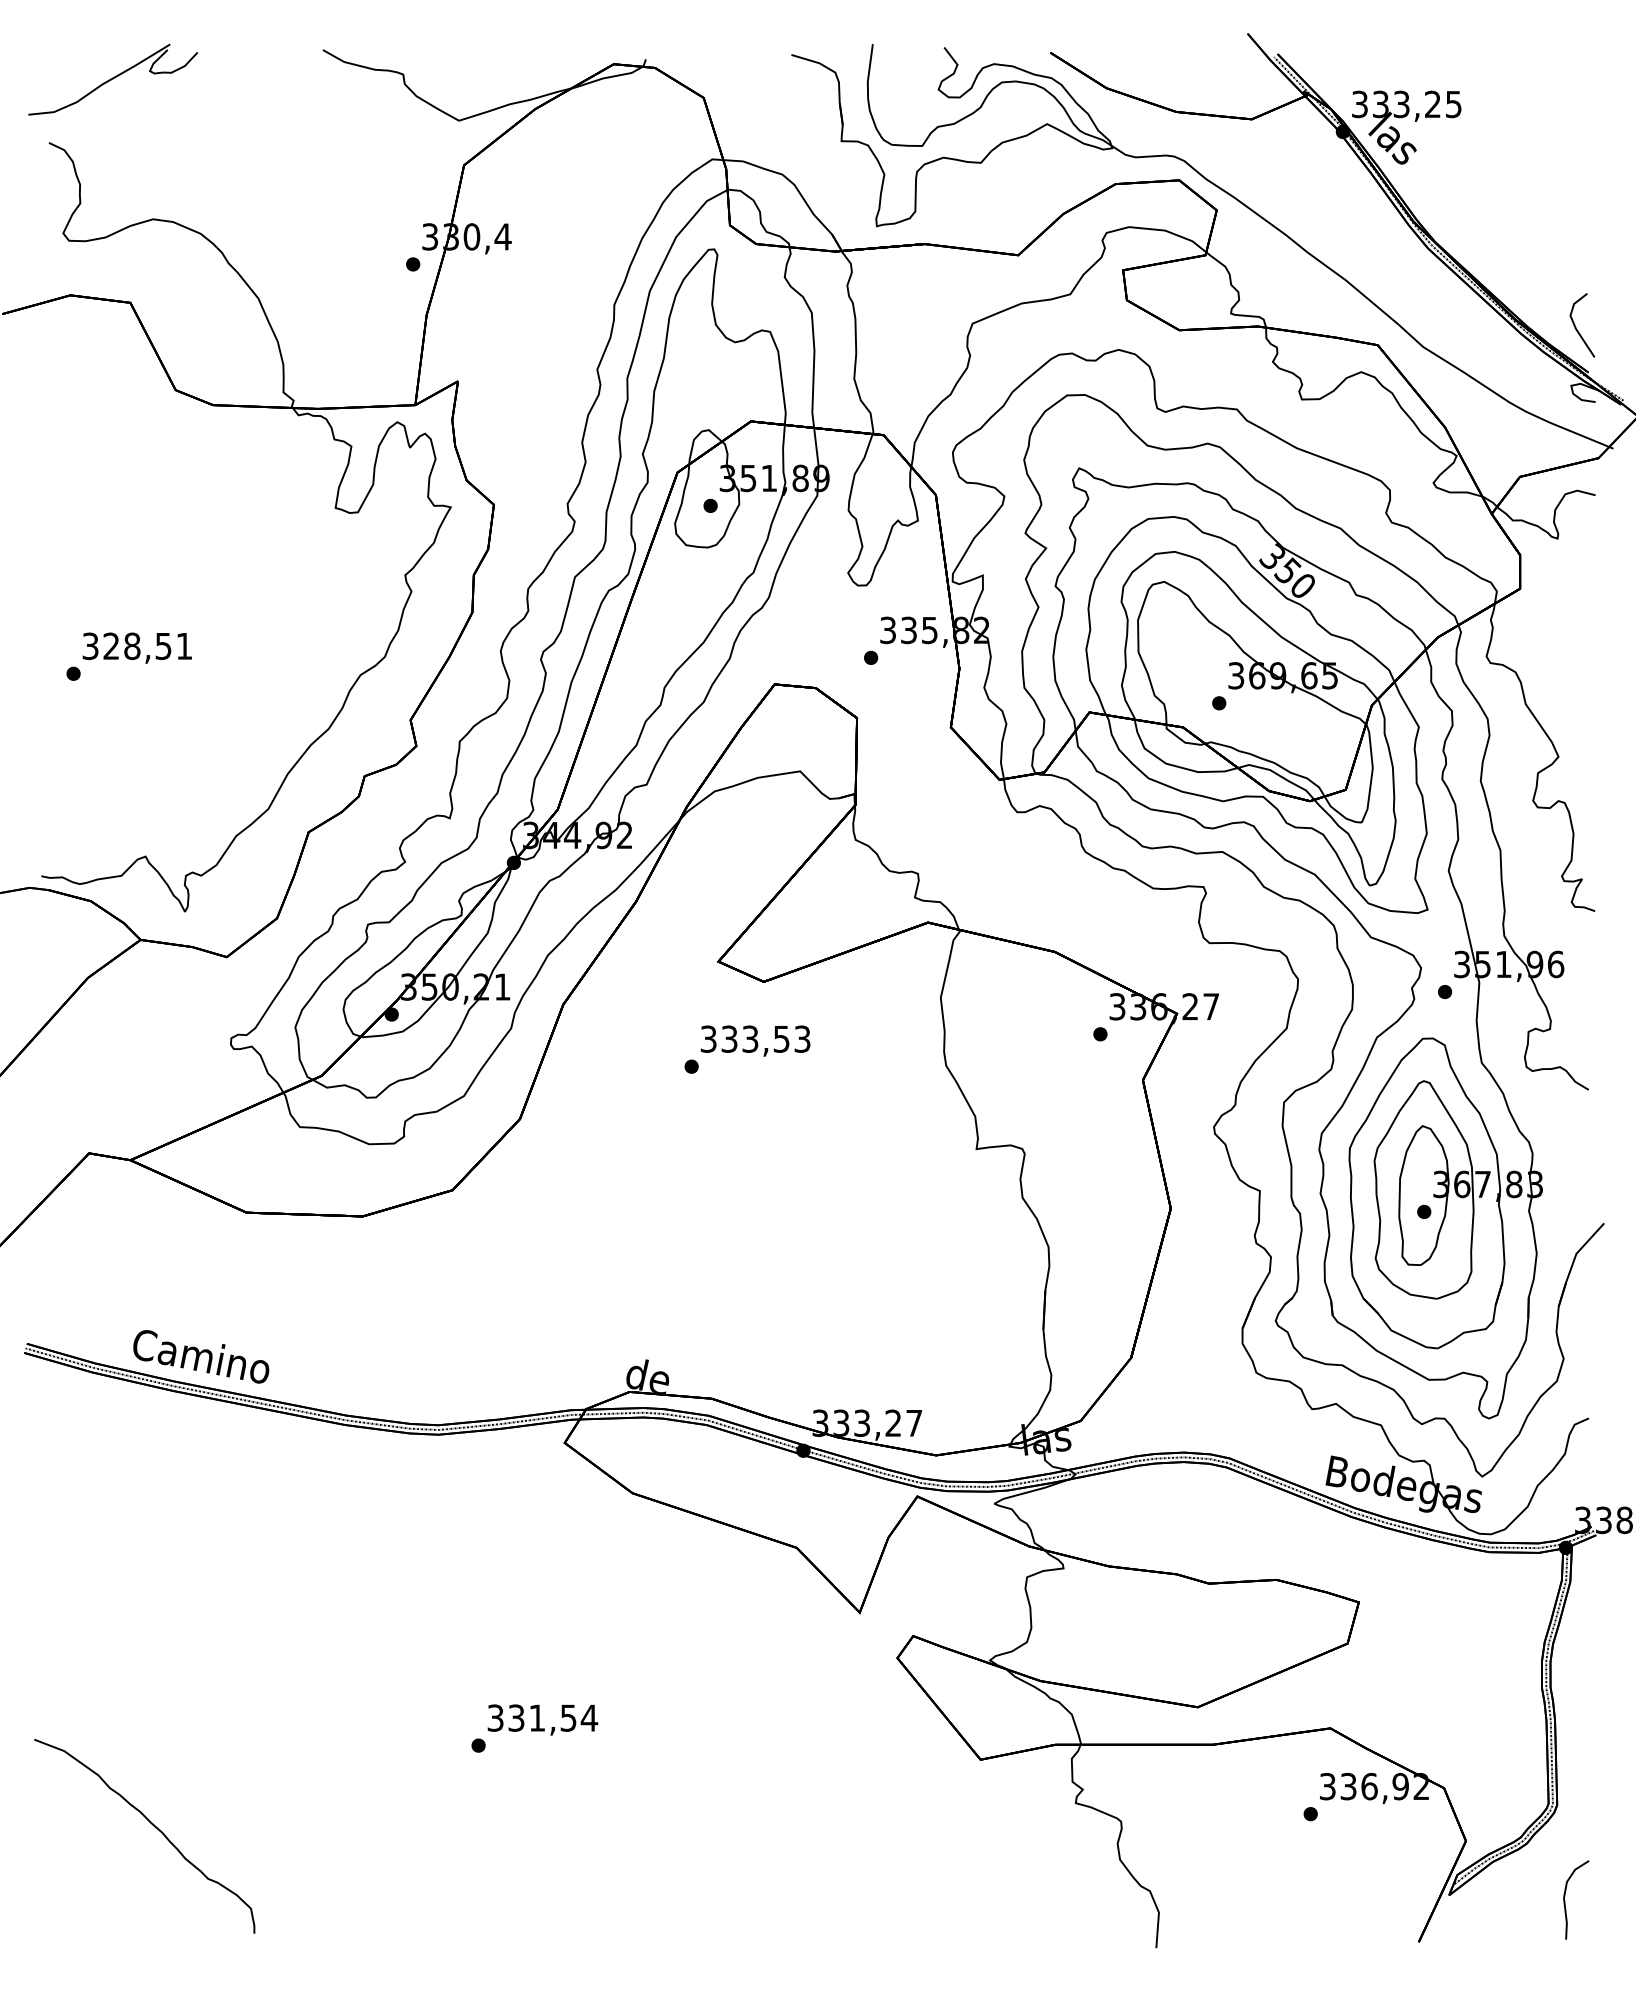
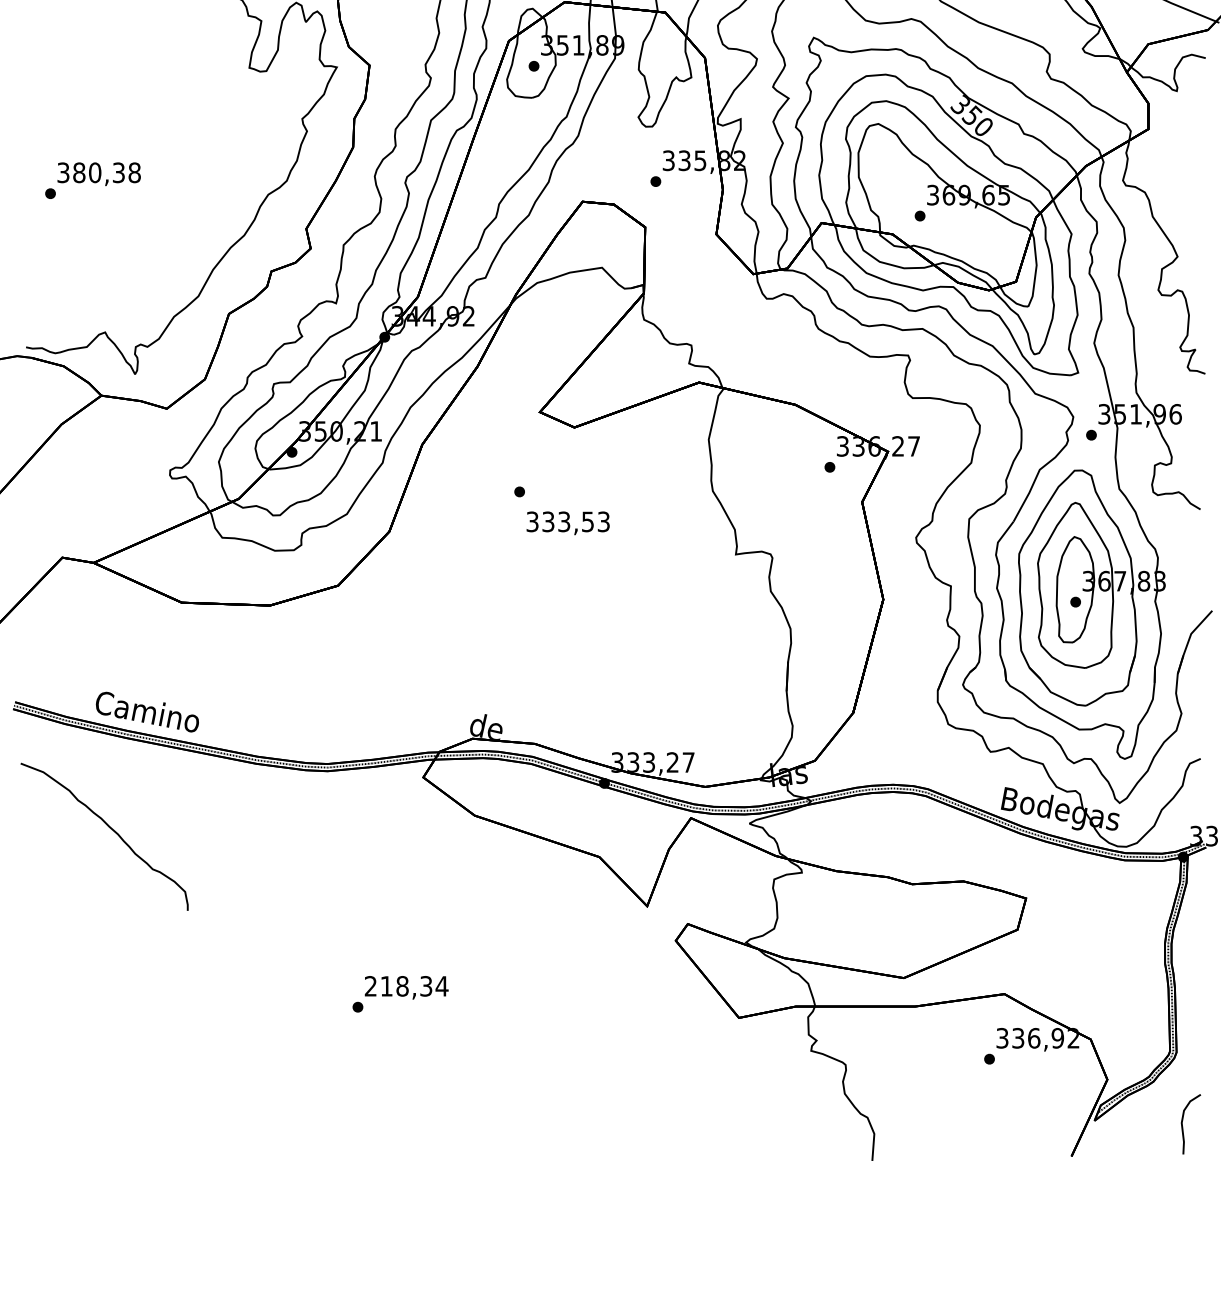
text: (147, 646) -> (106, 172), 328,51 -> 380,38
text: (755, 1040) -> (568, 522), moved
text: (531, 1717) -> (398, 985), 331,54 -> 218,34
part: (153, 1826) -> (111, 829), moved

